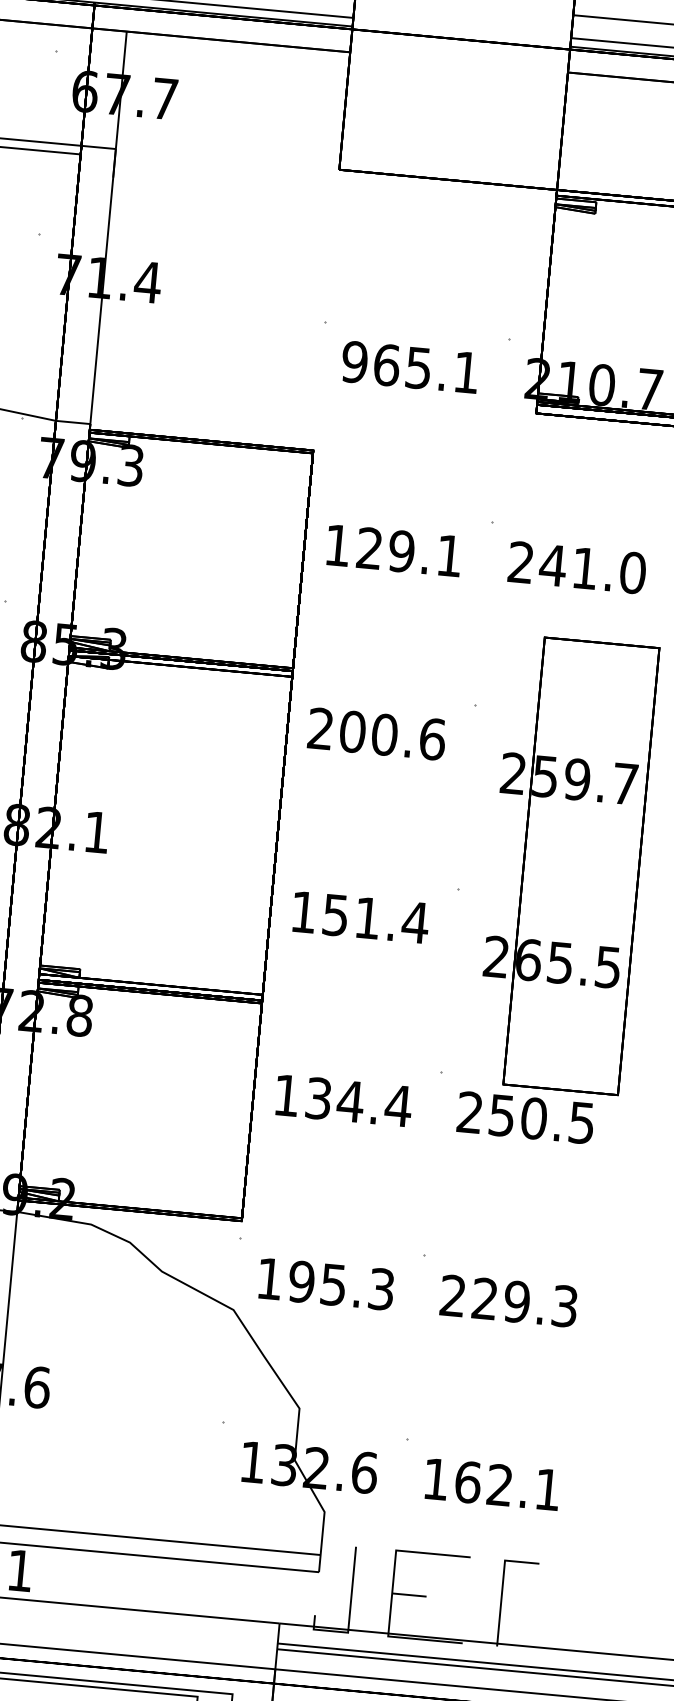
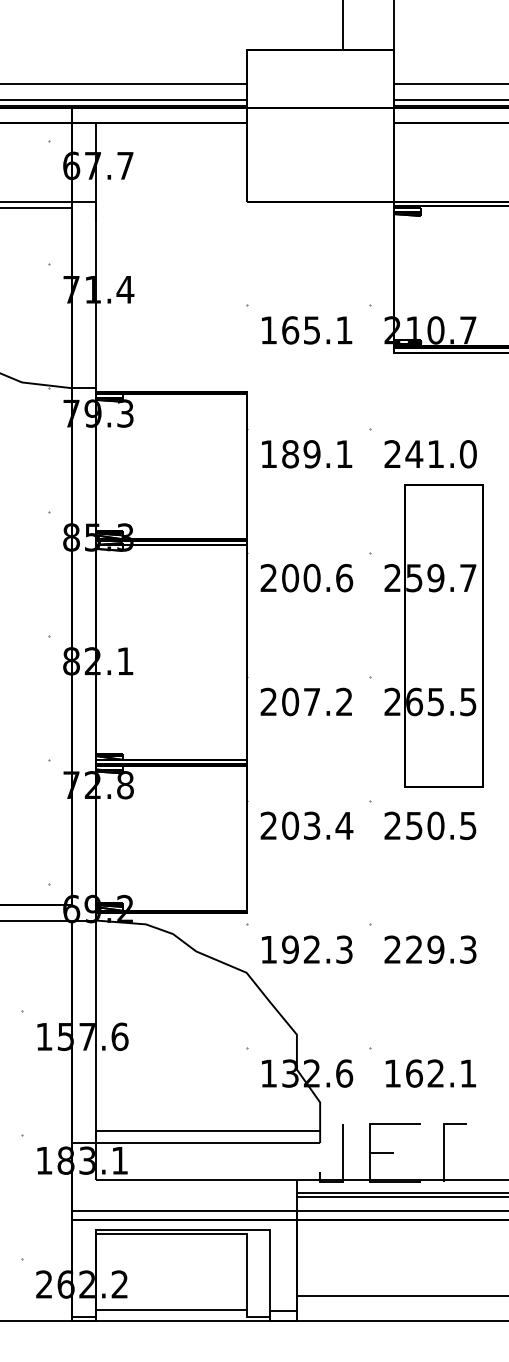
text: (354, 362) -> (268, 330), 965.1 -> 165.1
text: (369, 548) -> (290, 454), 129.1 -> 189.1
part: (565, 864) -> (433, 635), moved
text: (359, 916) -> (306, 701), 151.4 -> 207.2
text: (318, 1098) -> (290, 825), 134.4 -> 203.4
text: (332, 1284) -> (311, 949), 195.3 -> 192.3

